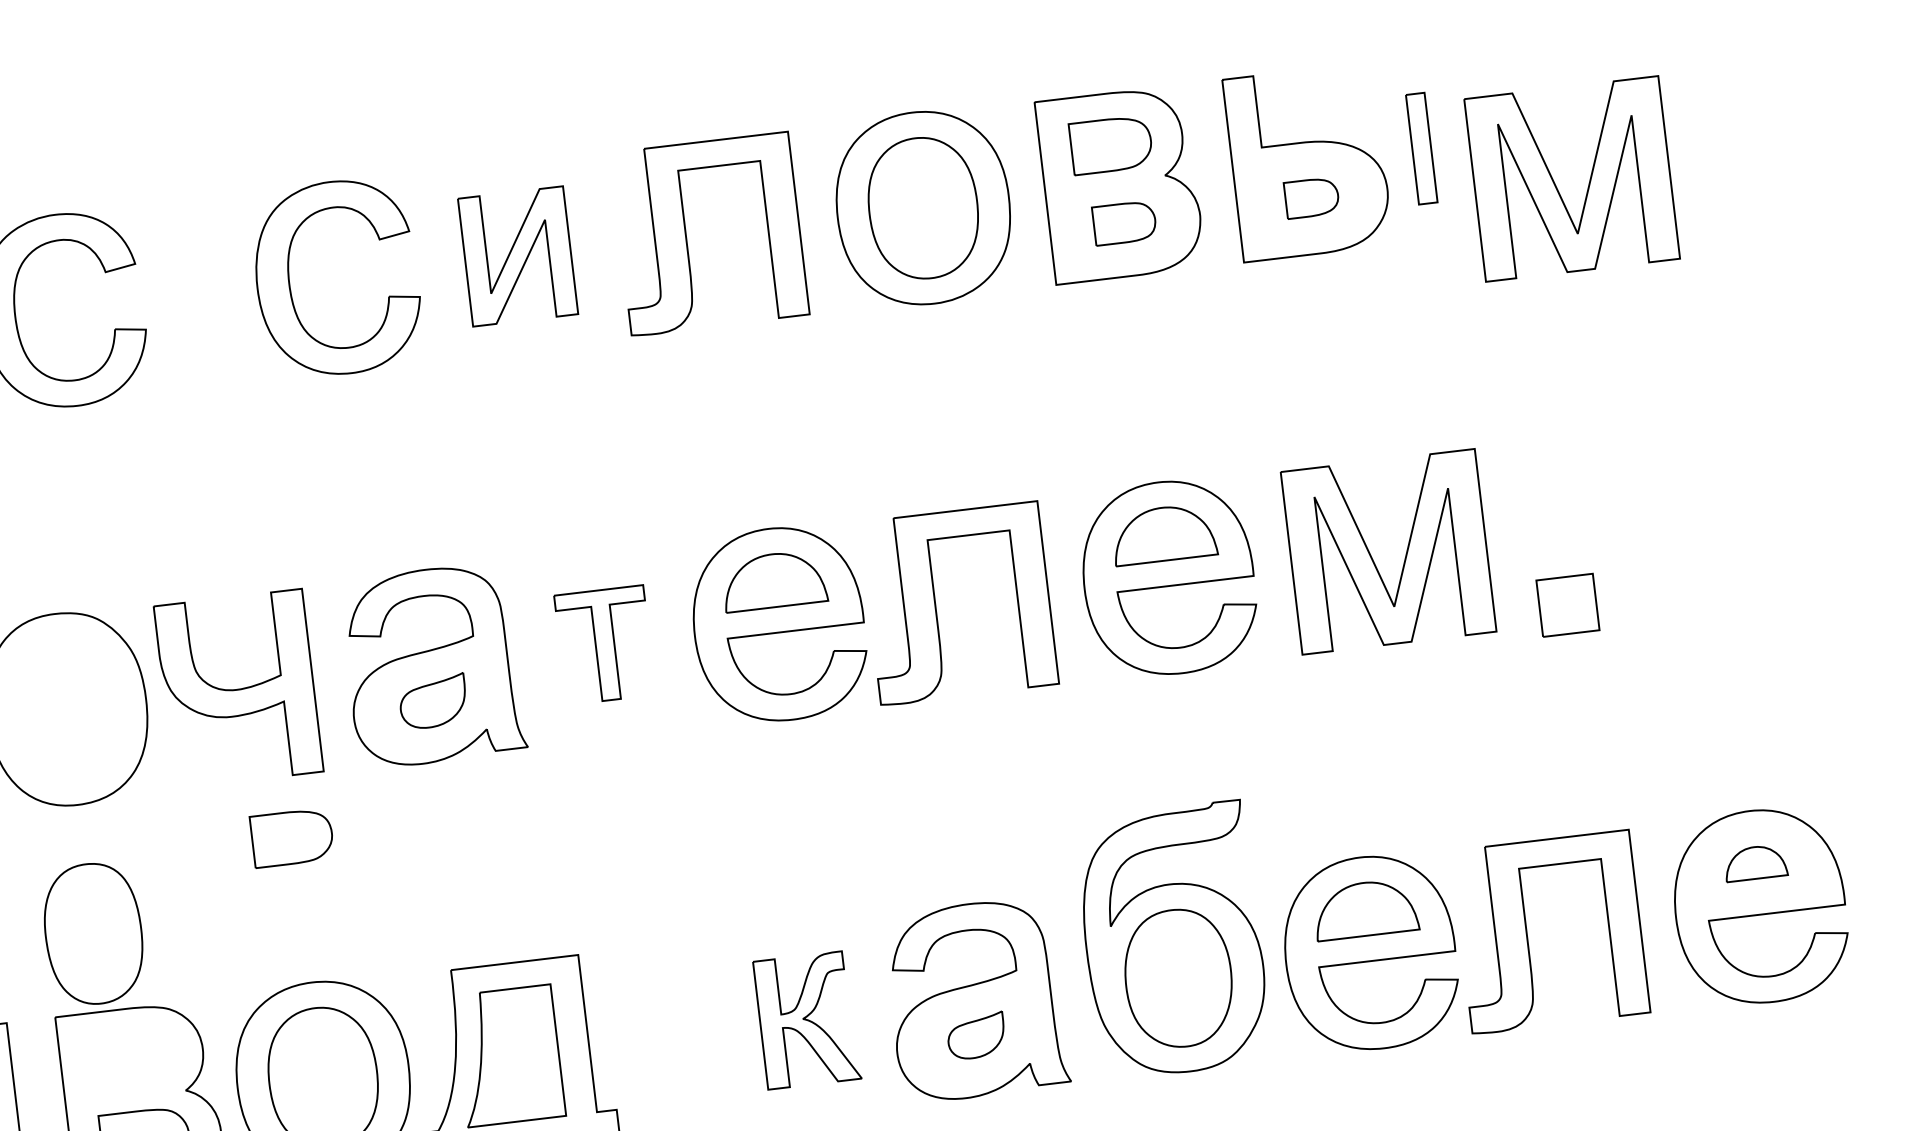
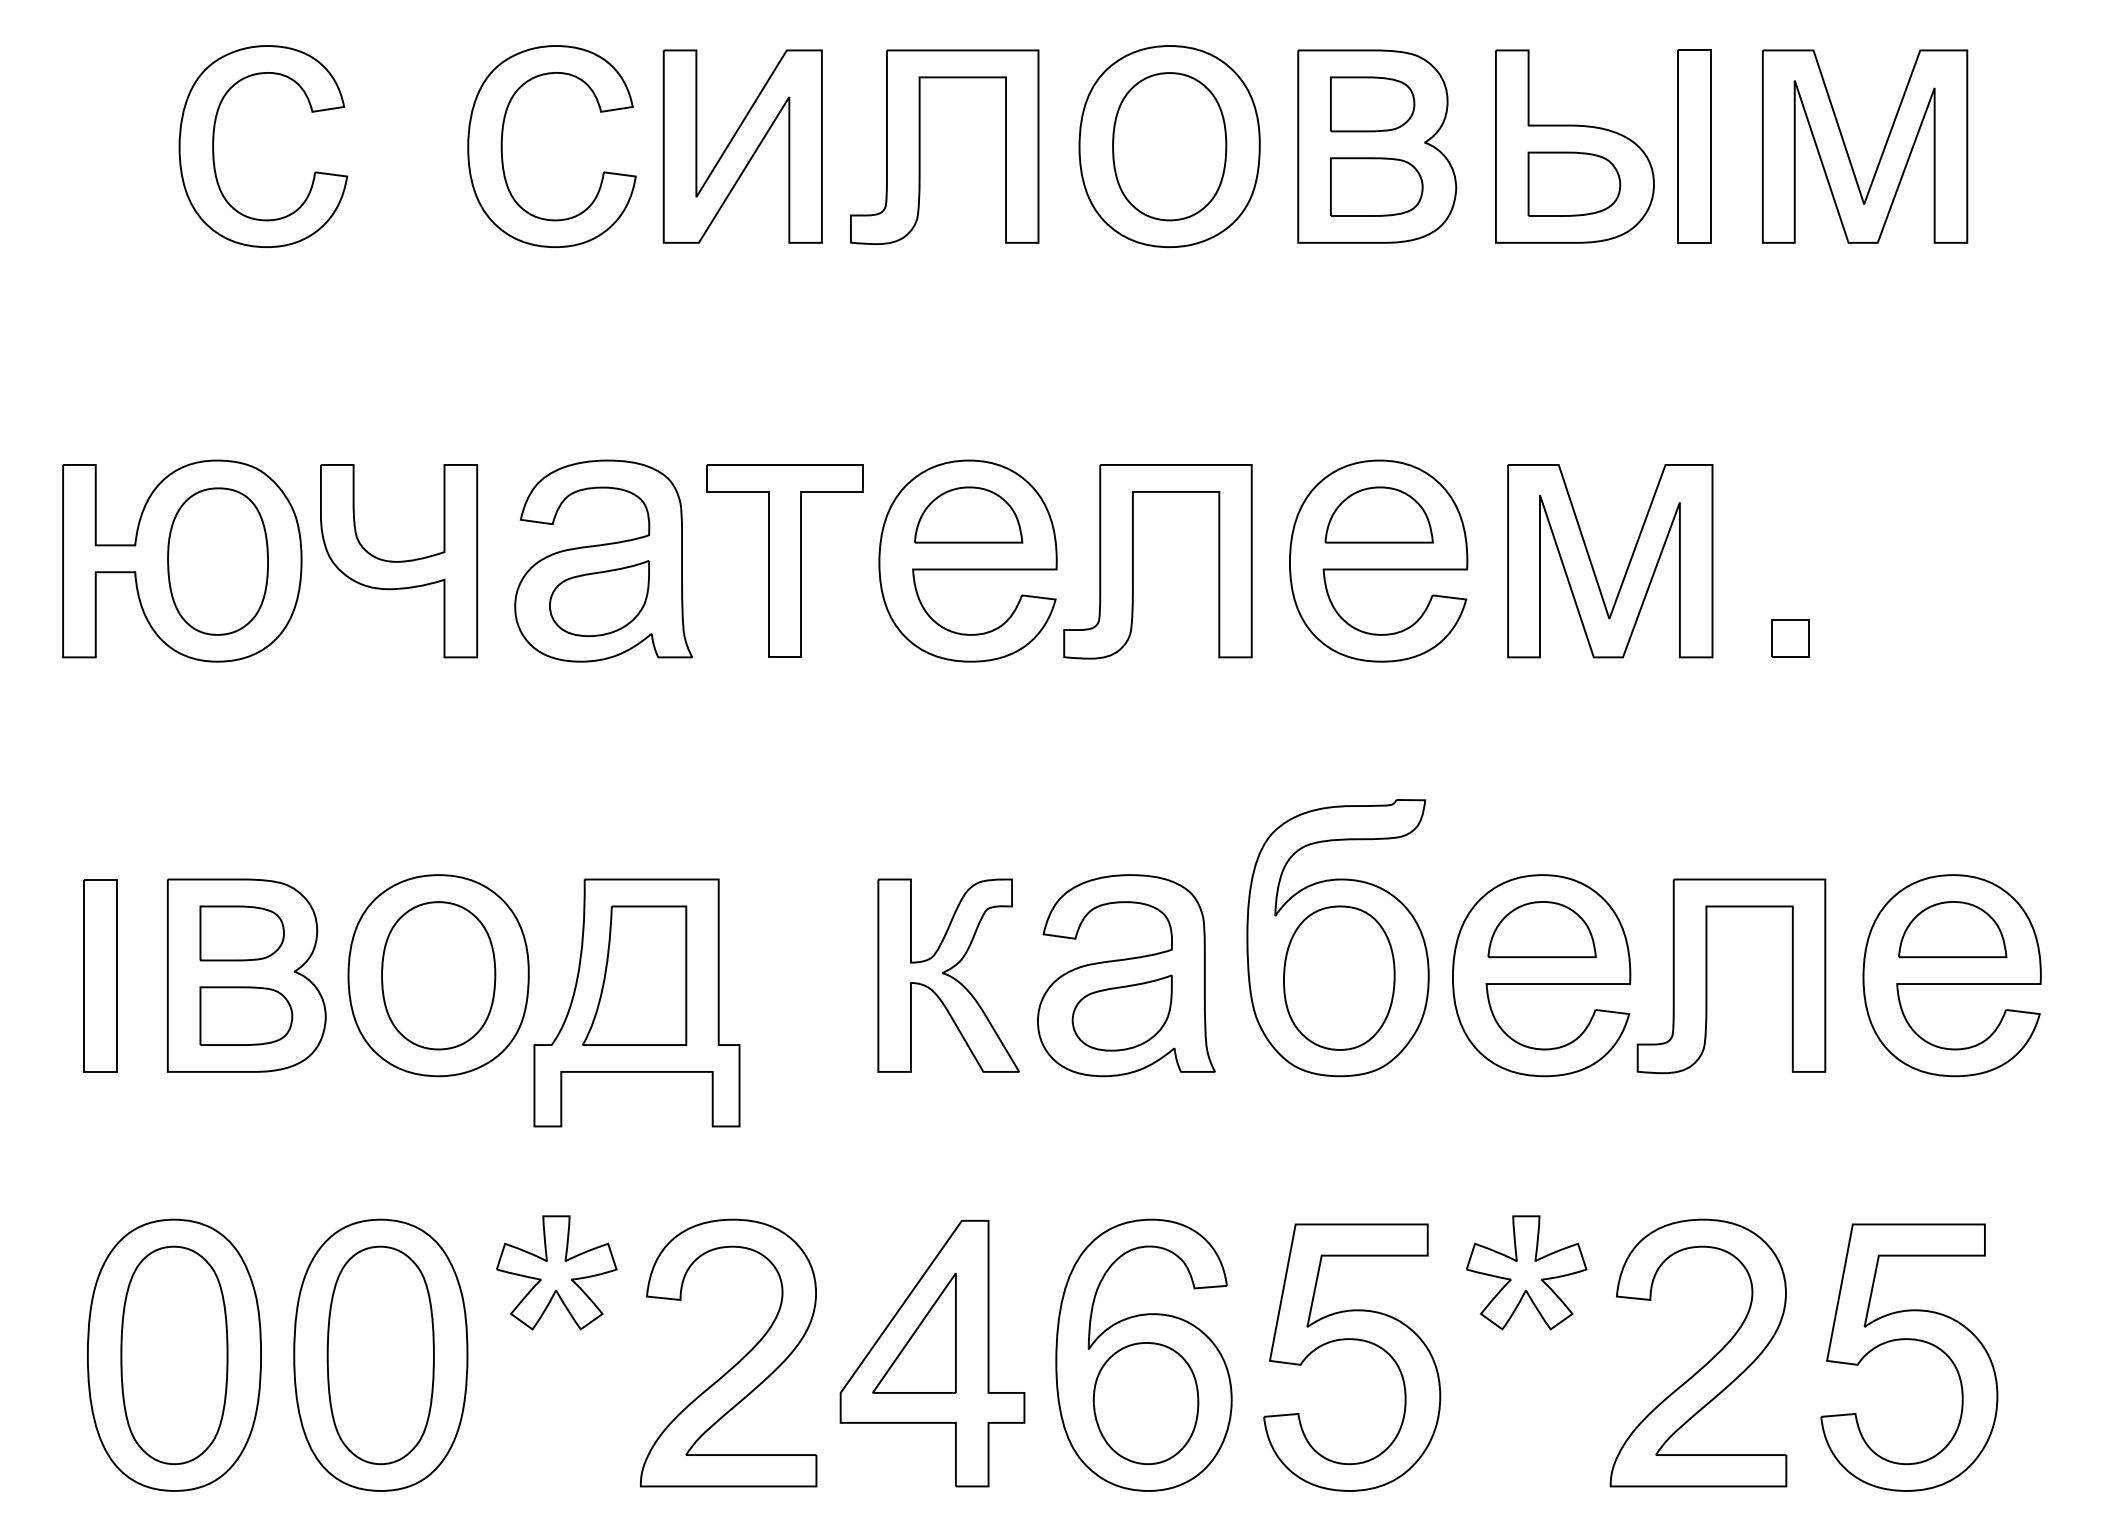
part: (1421, 148) -> (1694, 146), size x1.67
part: (1589, 180) -> (1882, 150), moved
part: (1311, 197) -> (1574, 183), size x1.67
part: (1124, 222) -> (1376, 186), size x1.43
part: (517, 256) -> (742, 146), size x1.43
part: (1568, 604) -> (1790, 638), size x0.62
part: (604, 644) -> (784, 560), size x1.67
part: (433, 701) -> (599, 598), size x1.43
part: (291, 837) -> (241, 933), moved
part: (1755, 862) -> (1952, 929), size x1.67
part: (93, 933) -> (217, 561), moved
part: (807, 1020) -> (948, 975), size x1.43
part: (975, 1035) -> (1121, 1012), size x1.67

